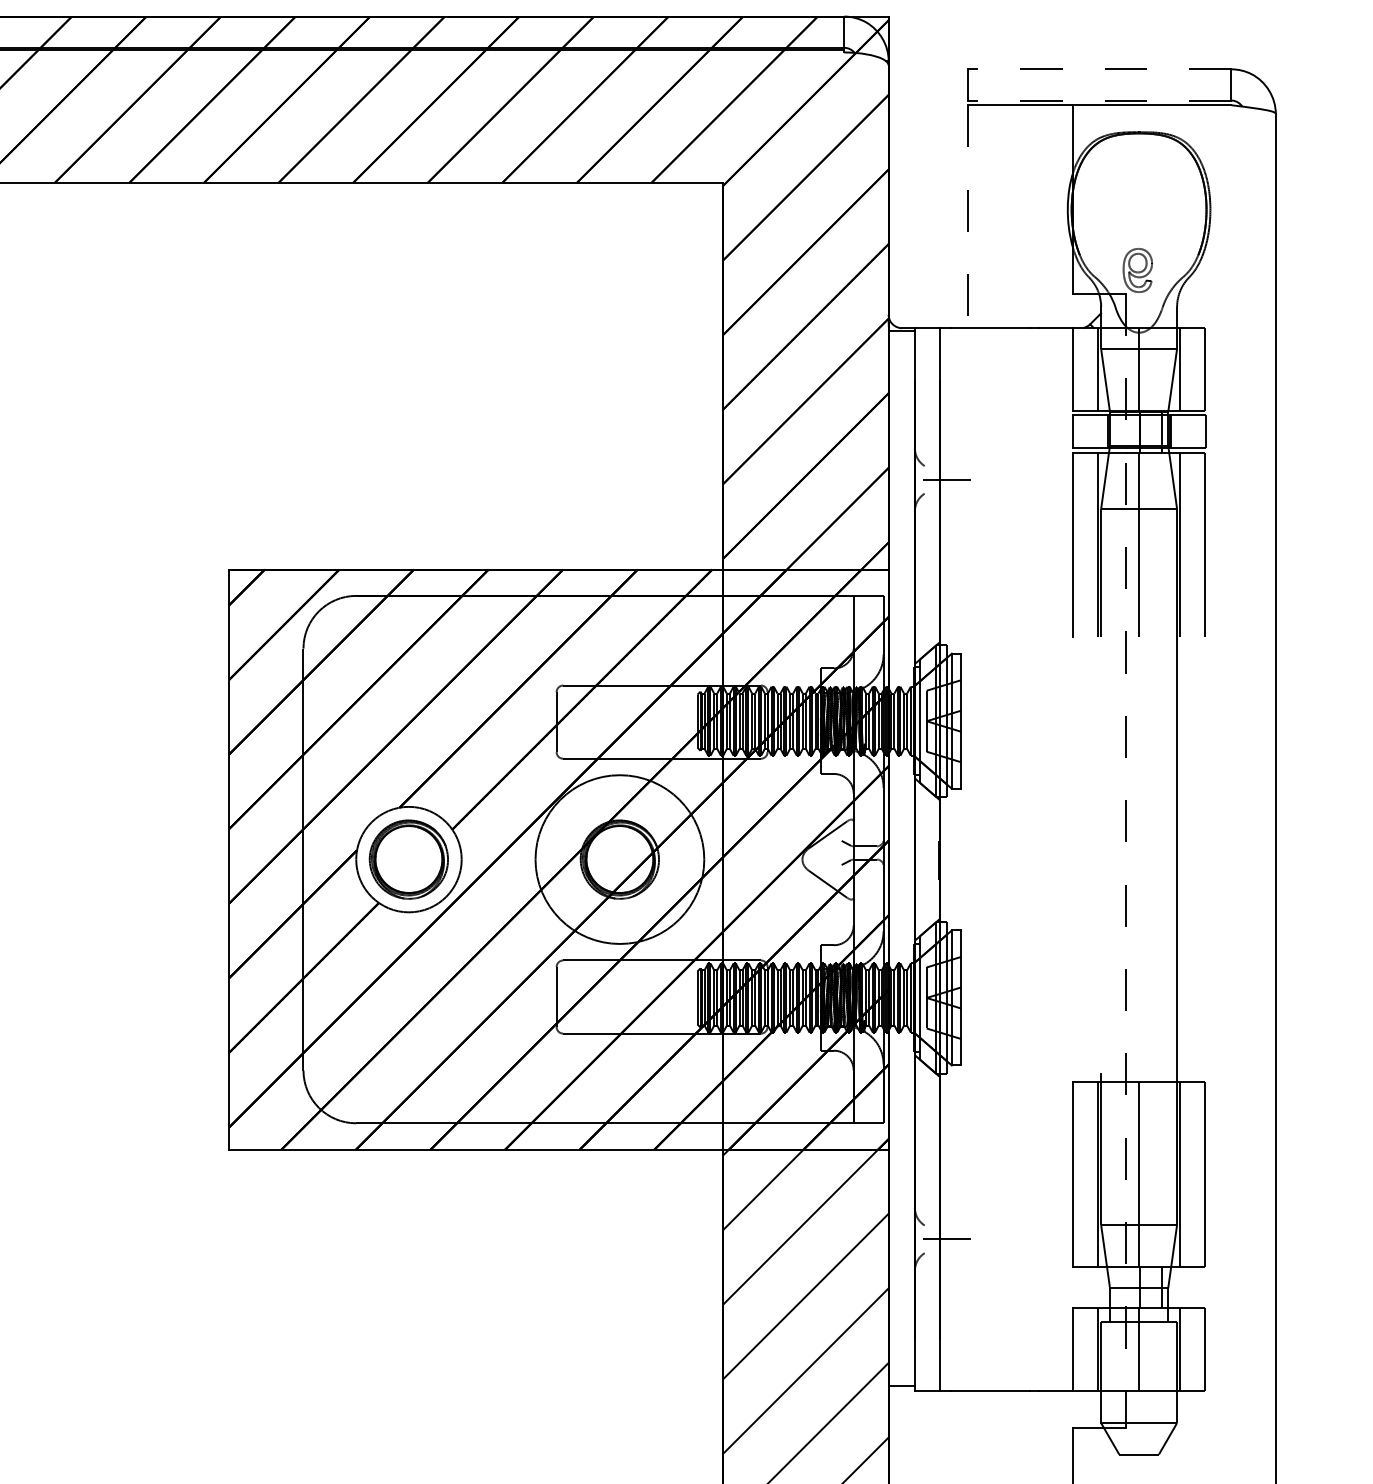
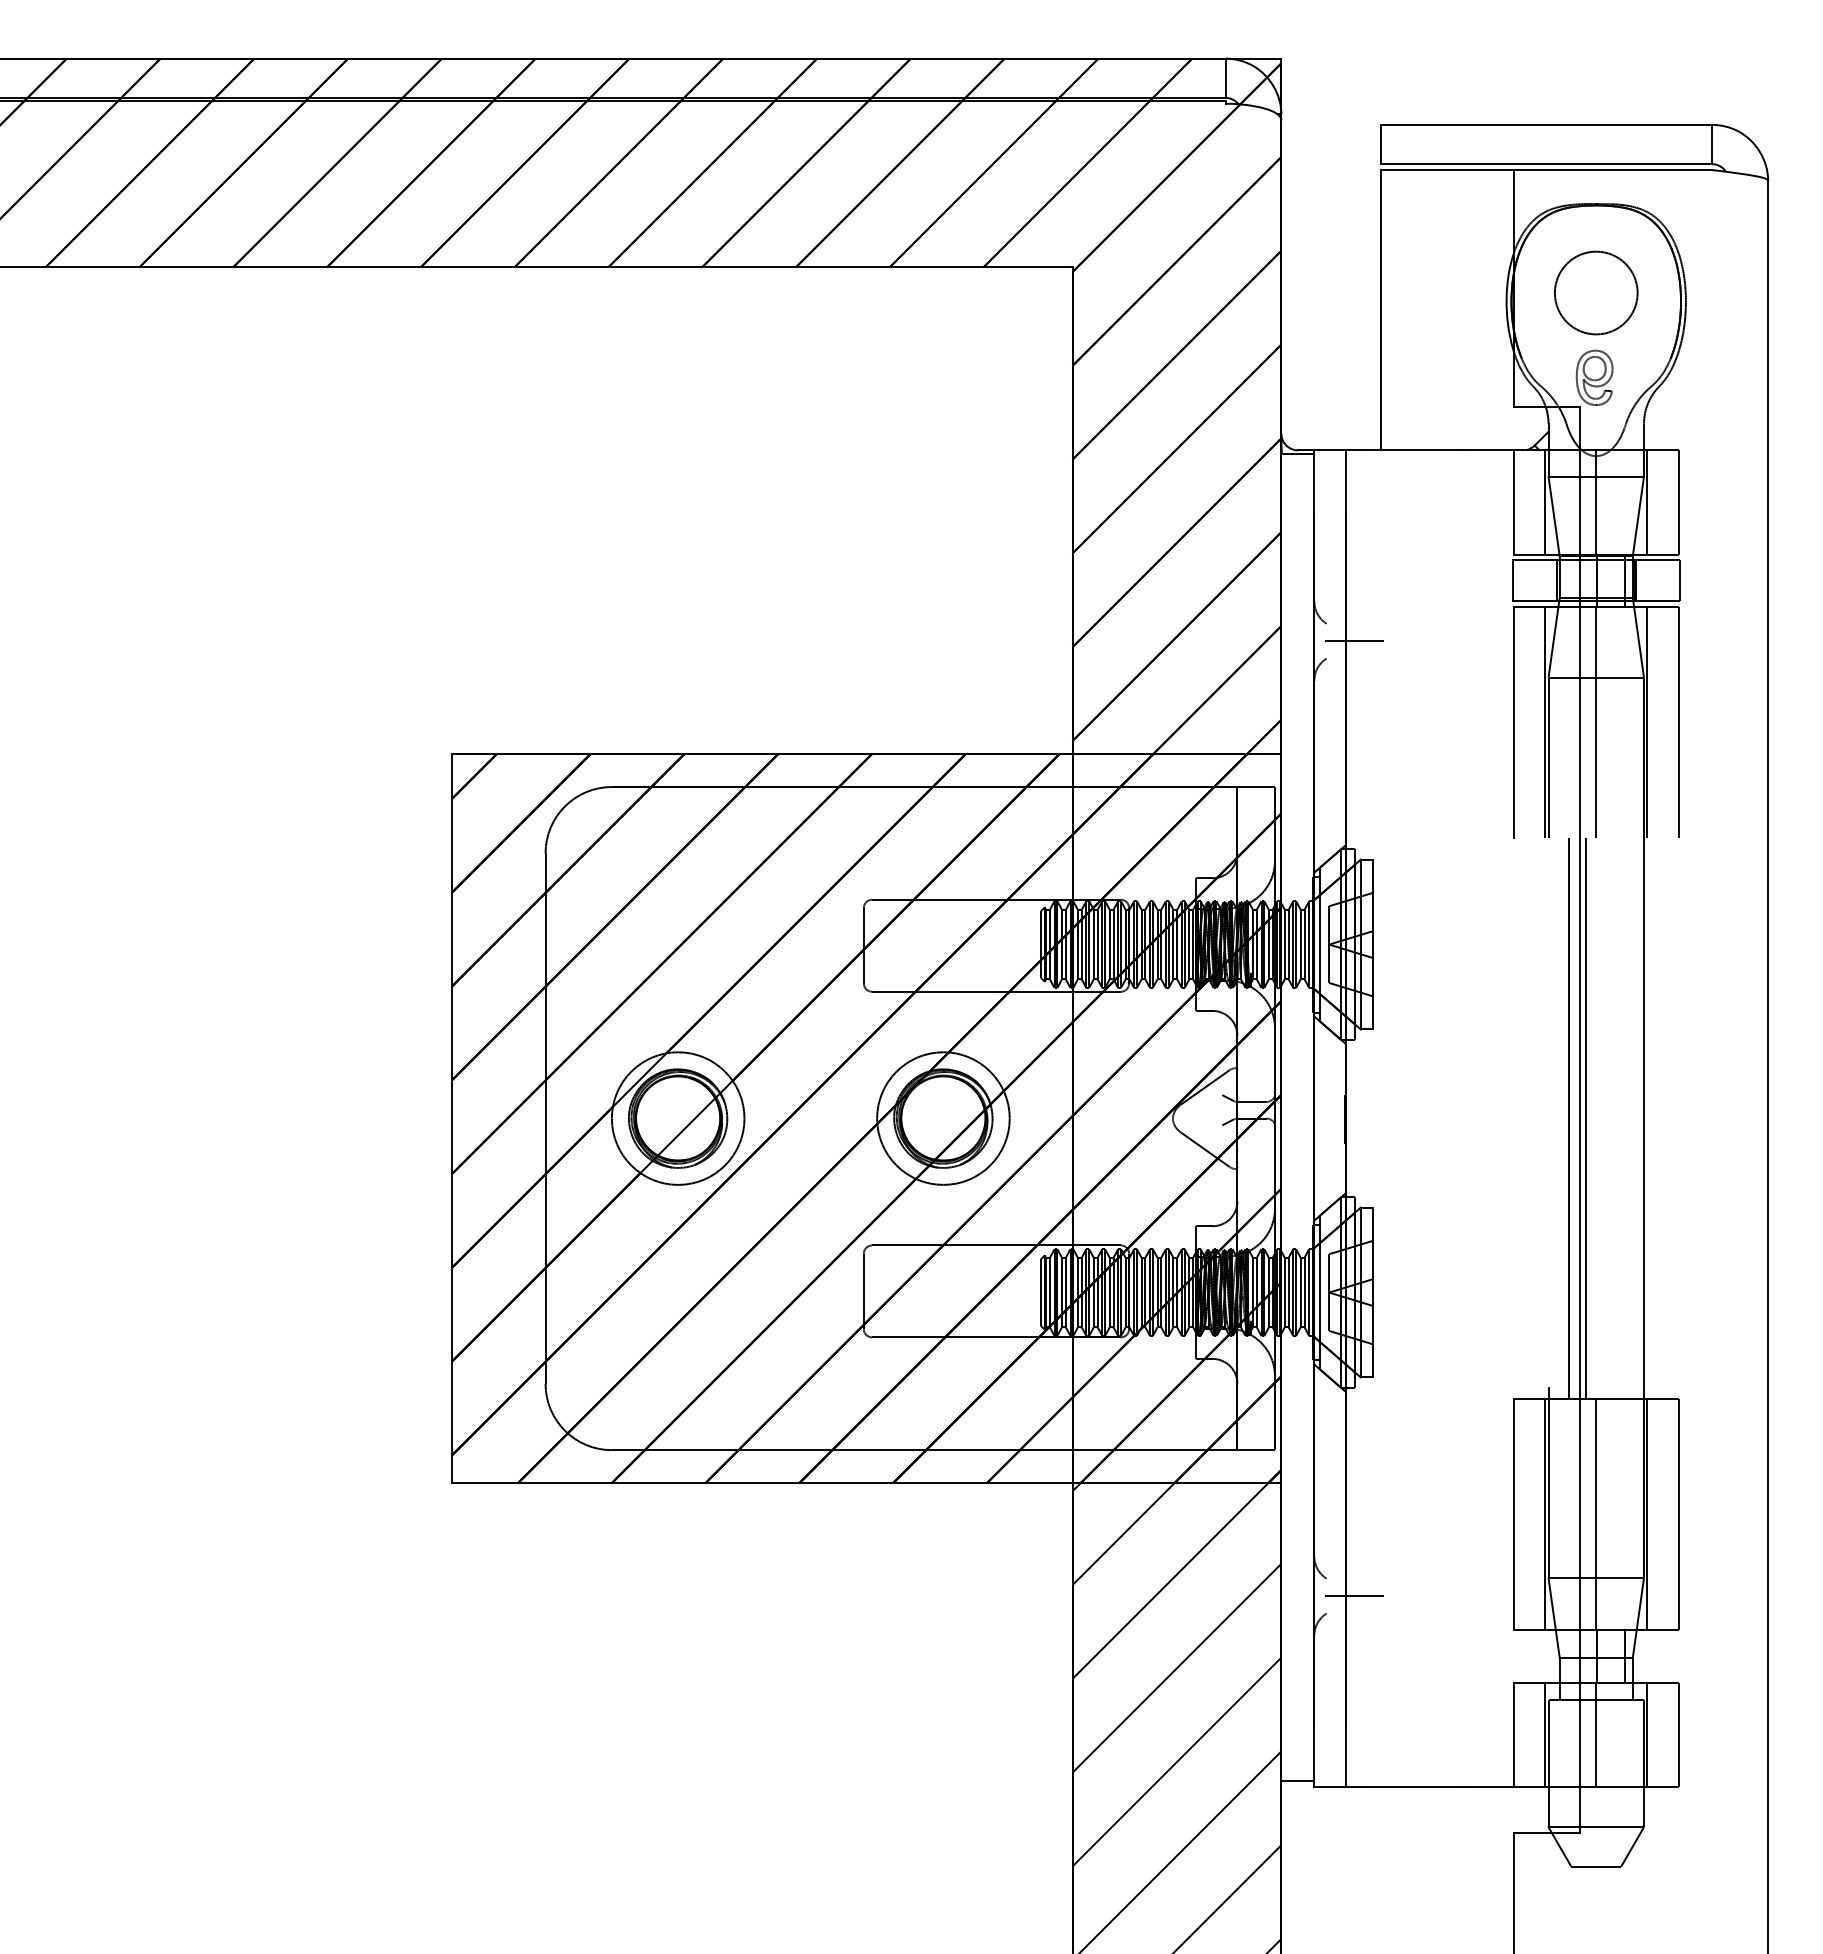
line: (1099, 69) -> (1546, 124), dashed -> solid
line: (1099, 100) -> (1546, 164), dashed -> solid
circle: (1139, 202) -> (1596, 292), added
line: (967, 216) -> (1380, 310), dashed -> solid
hatch: (404, 855) -> (672, 1113), added
circle: (619, 859) -> (943, 1118), size x0.62
line: (1117, 859) -> (1568, 1118), added
line: (1130, 859) -> (1585, 1118), added
line: (1125, 860) -> (1579, 1119), dashed -> solid

